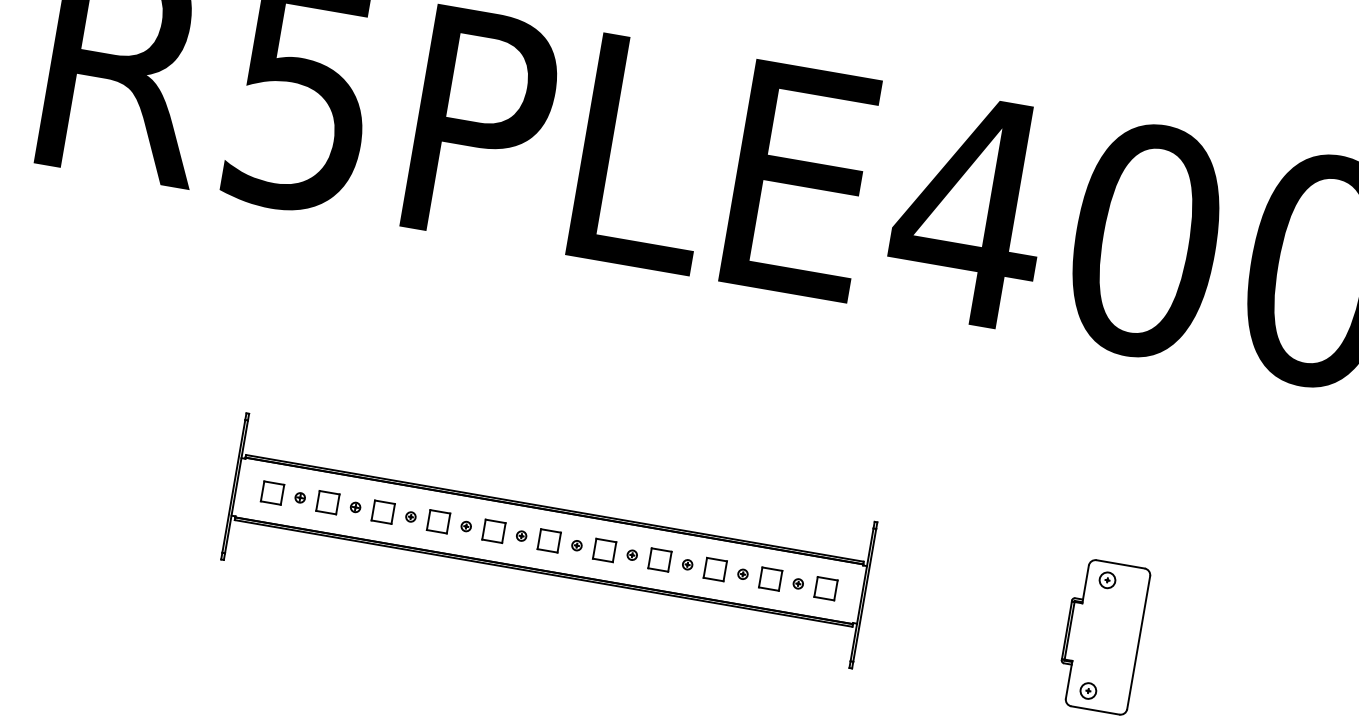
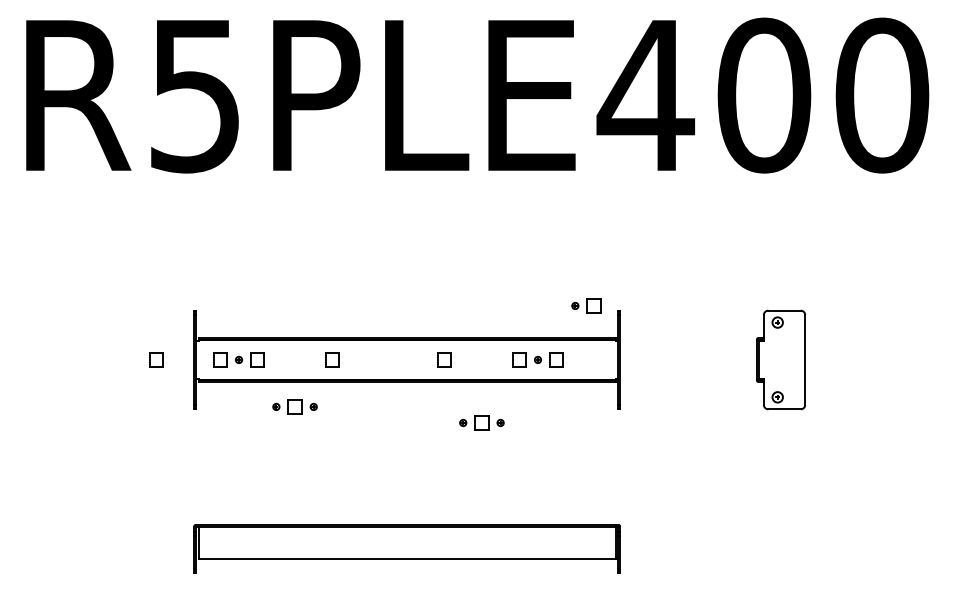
part: (178, 476) -> (156, 359), added
part: (382, 511) -> (294, 406), moved
part: (521, 535) -> (388, 359), removed
part: (659, 559) -> (481, 422), moved
part: (814, 586) -> (586, 305), moved

